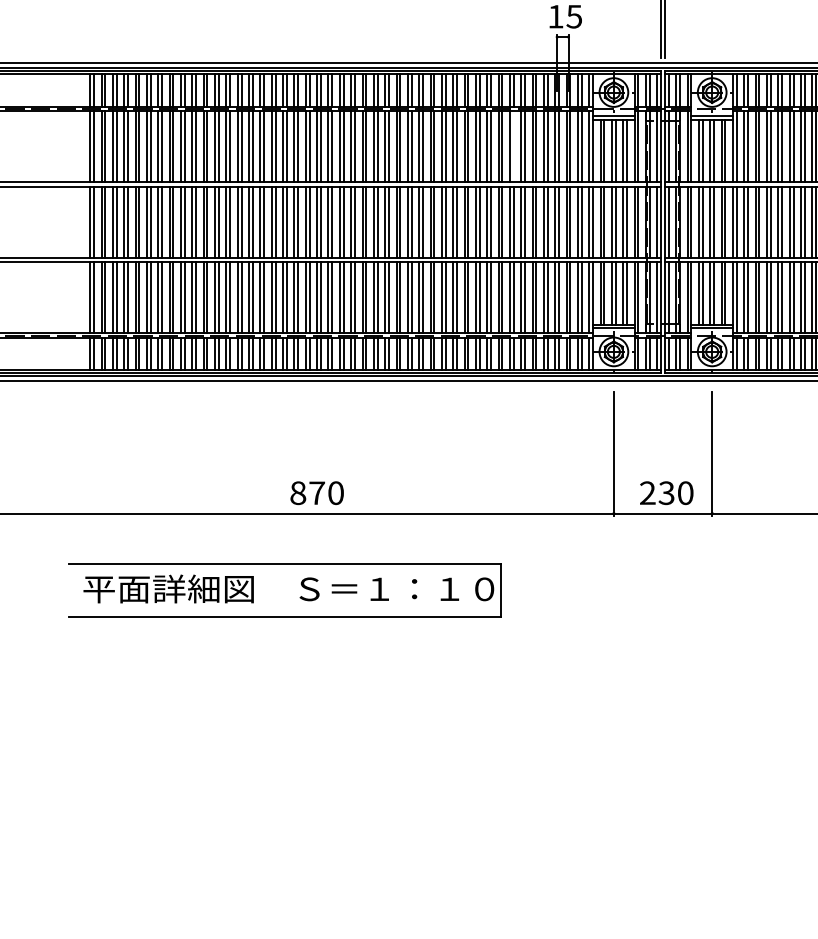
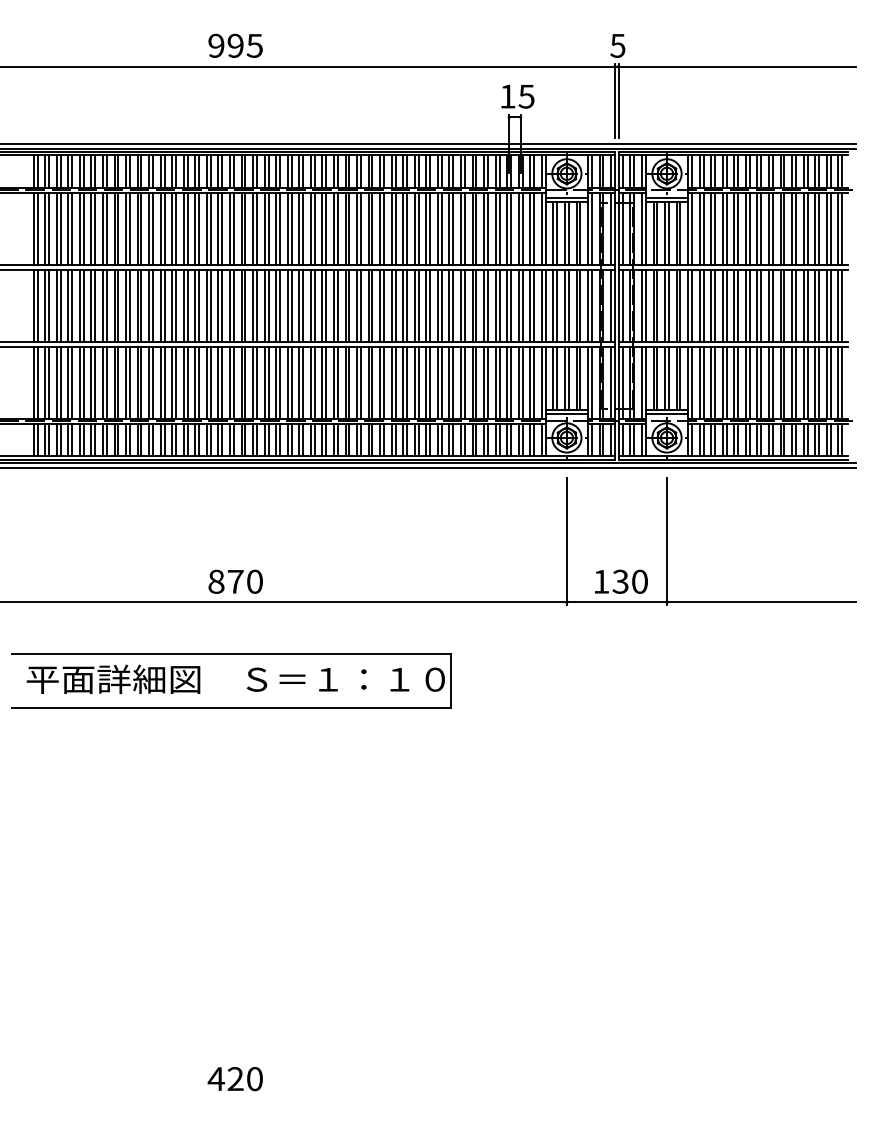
line: (513, 146) -> (464, 228), added
text: (316, 492) -> (235, 581), moved
text: (647, 492) -> (601, 581), 230 -> 130

